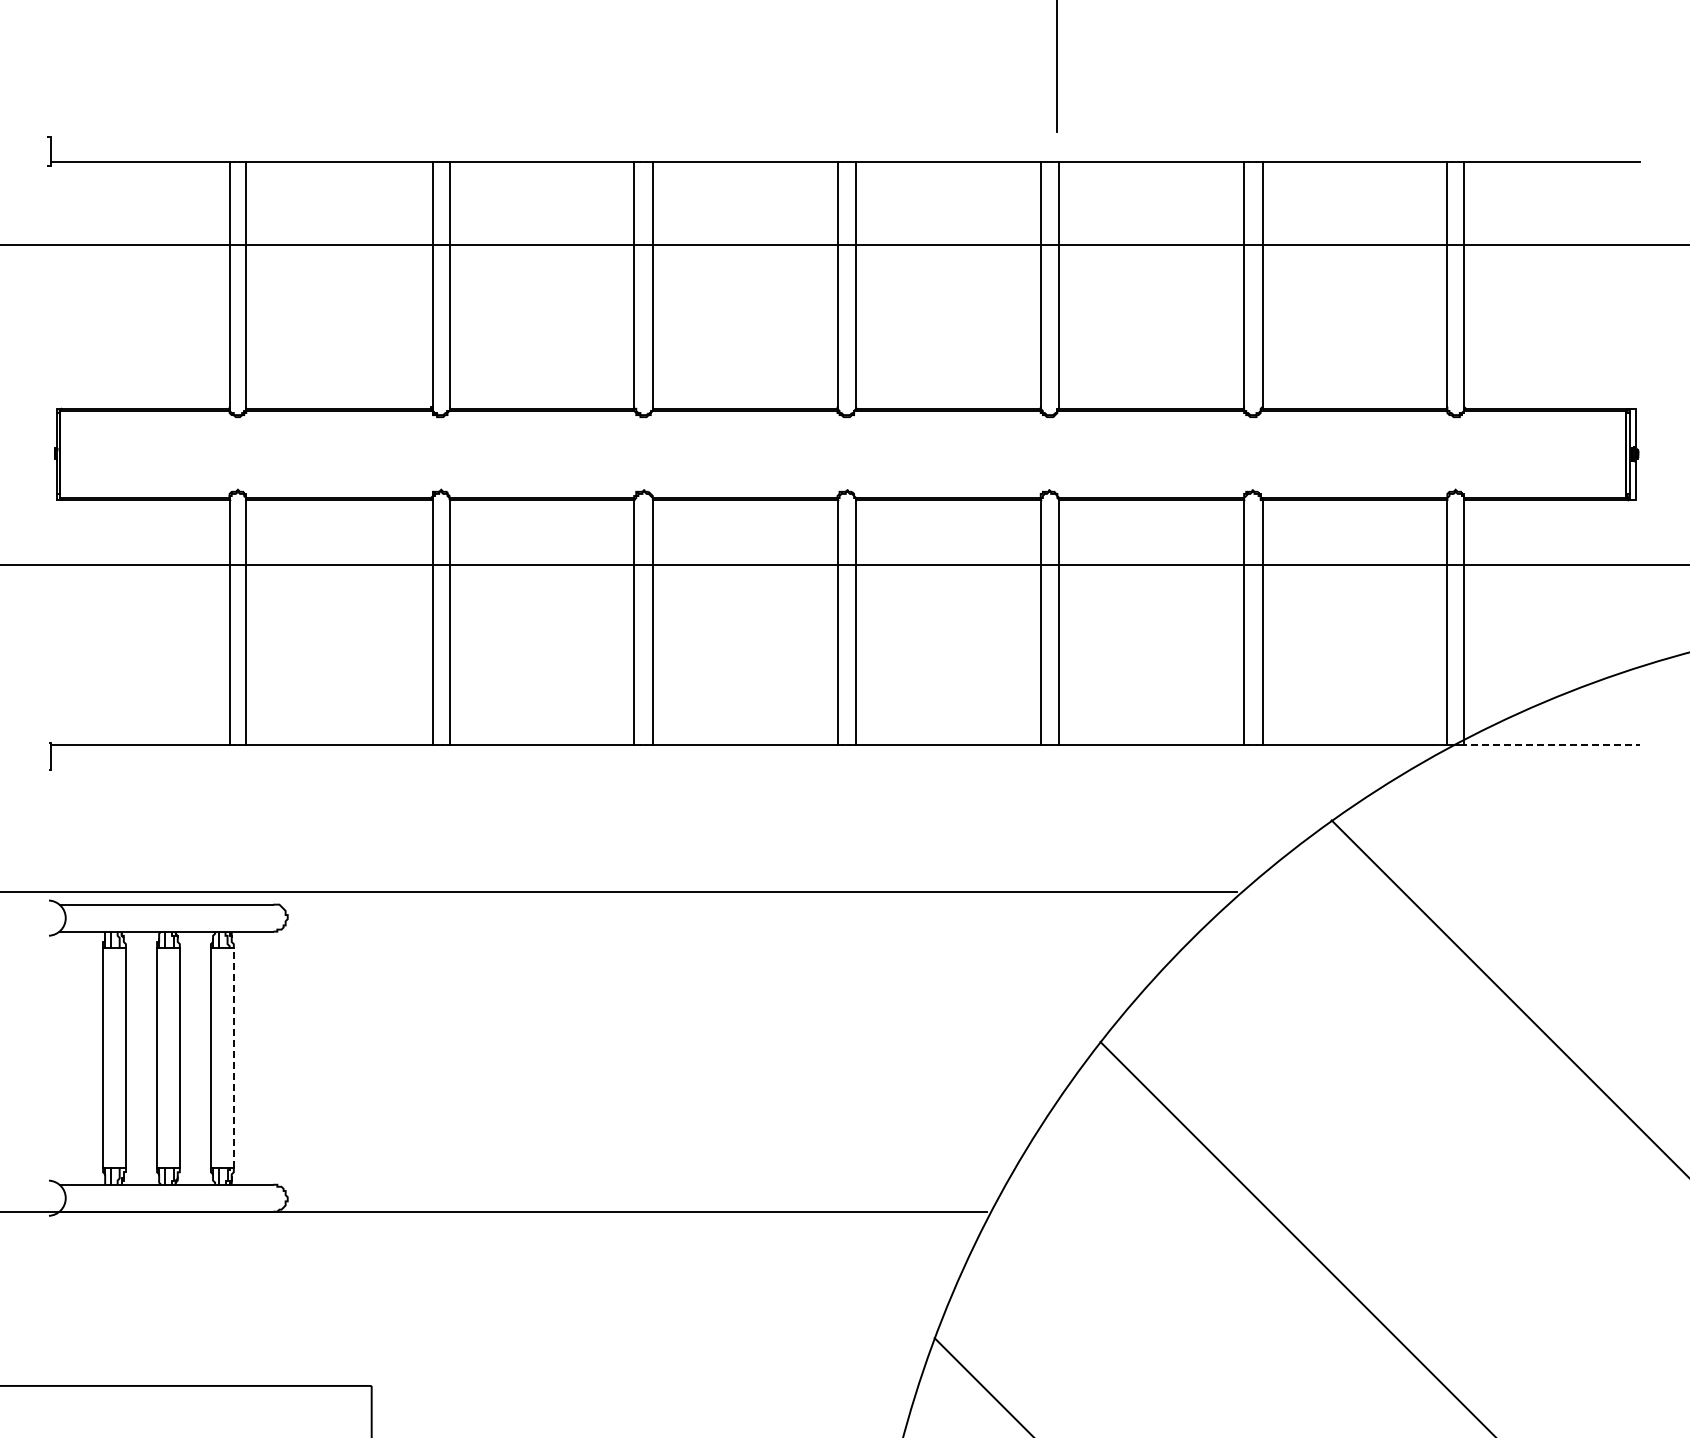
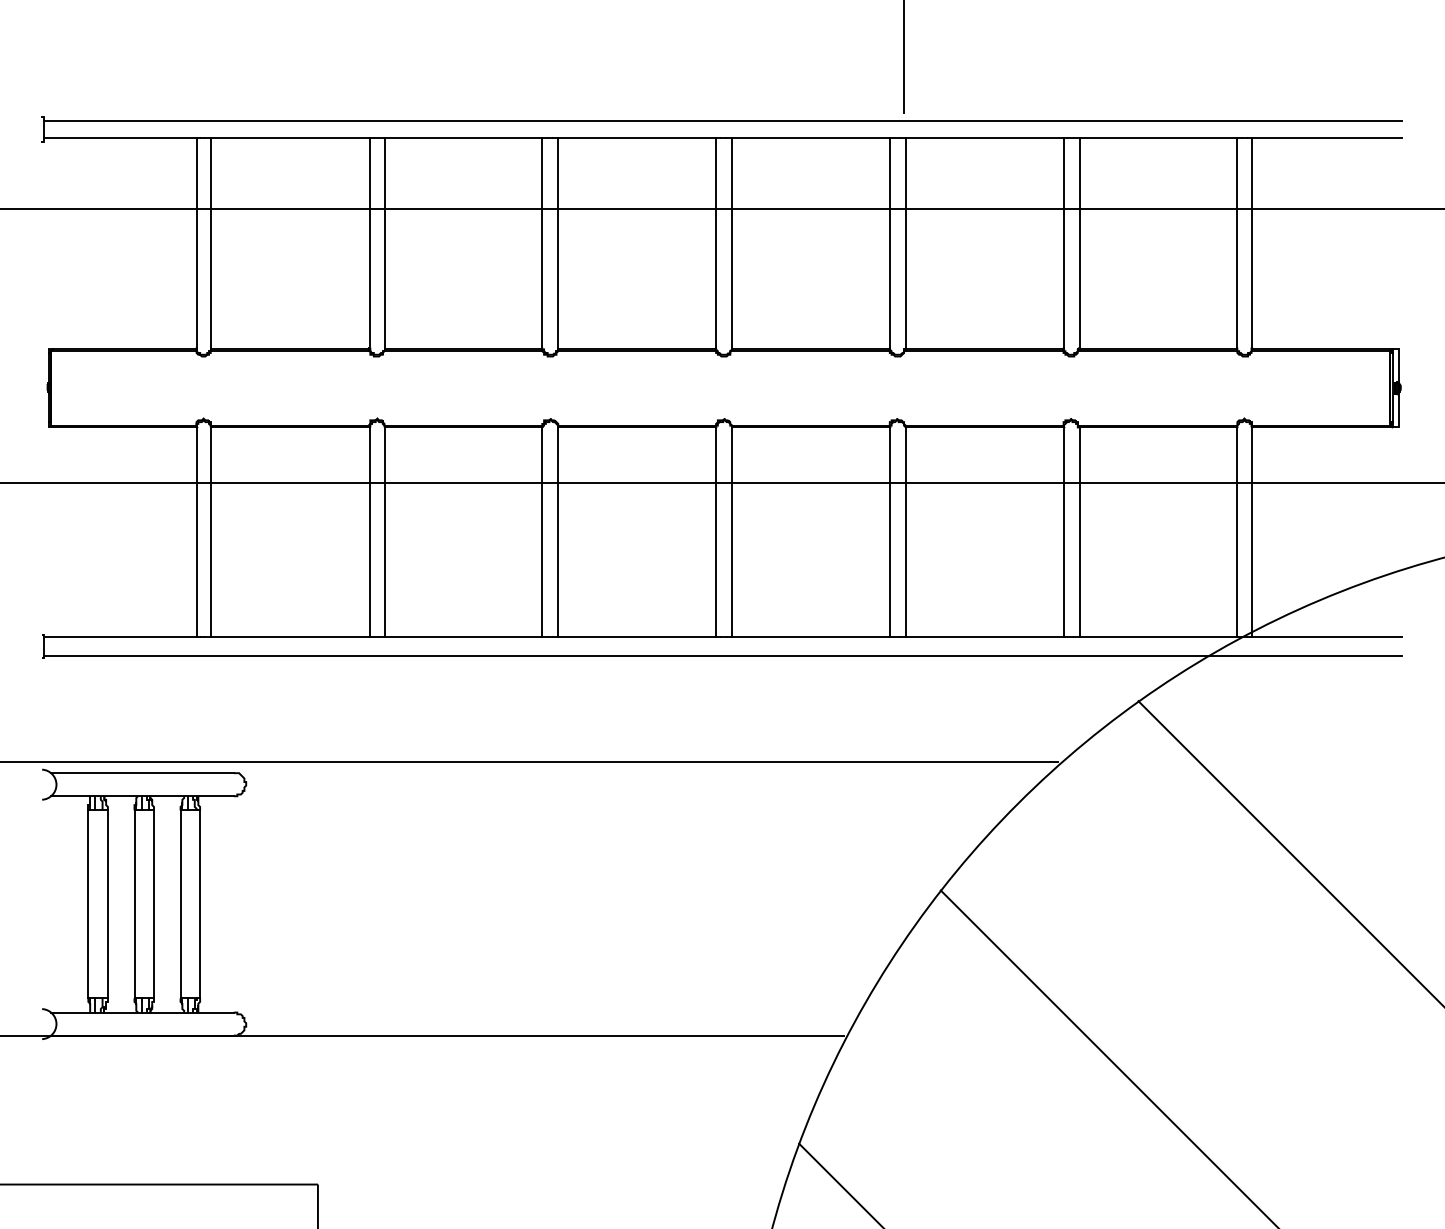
line: (845, 141) -> (722, 120), added
line: (1550, 744) -> (1325, 636), dashed -> solid
line: (845, 767) -> (722, 655), added
line: (233, 1058) -> (199, 904), dashed -> solid

